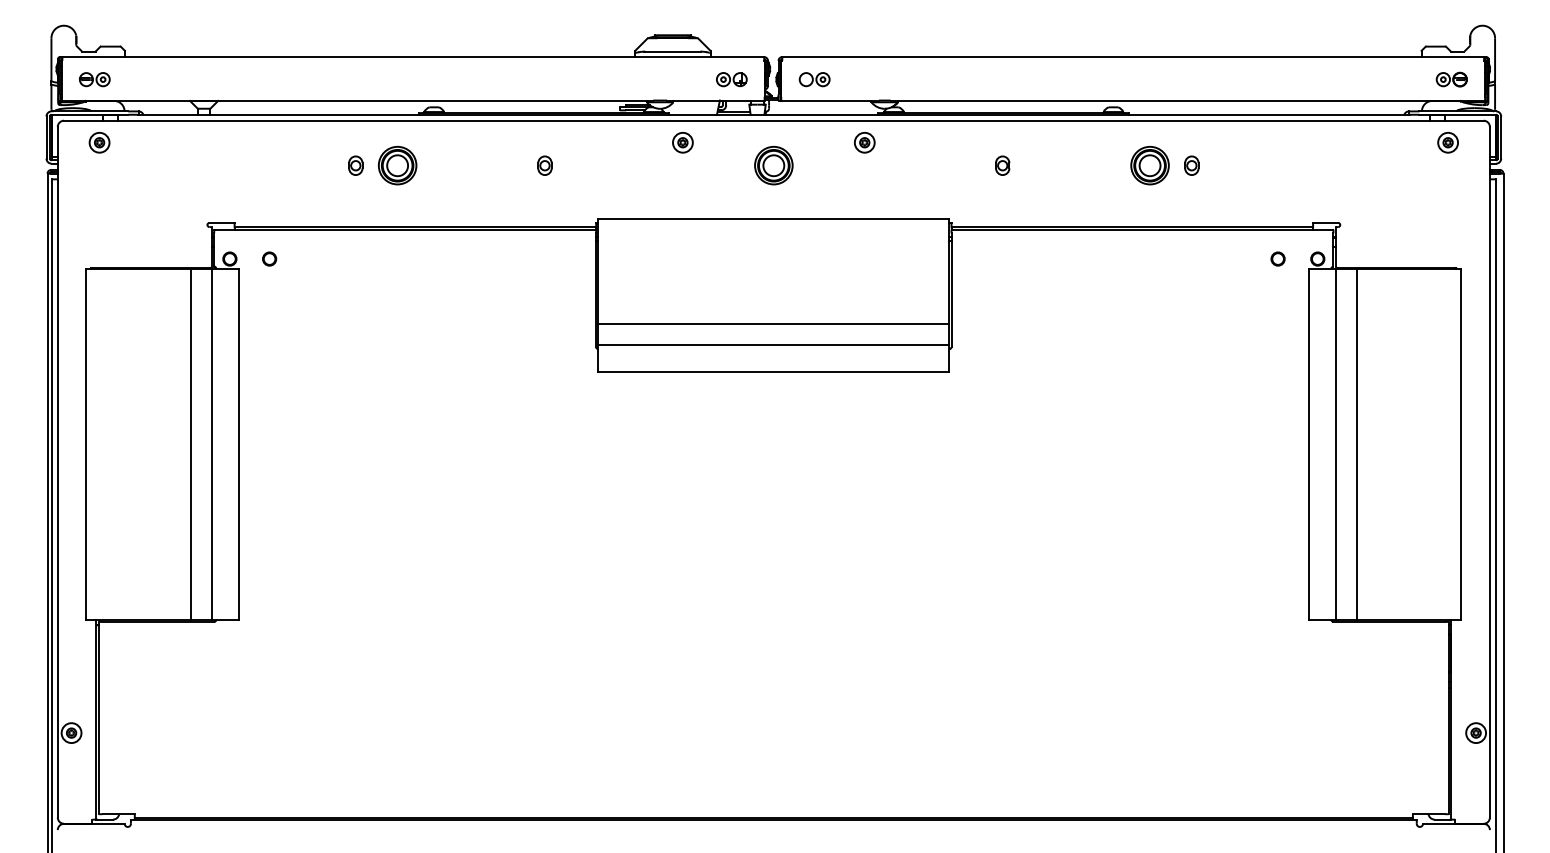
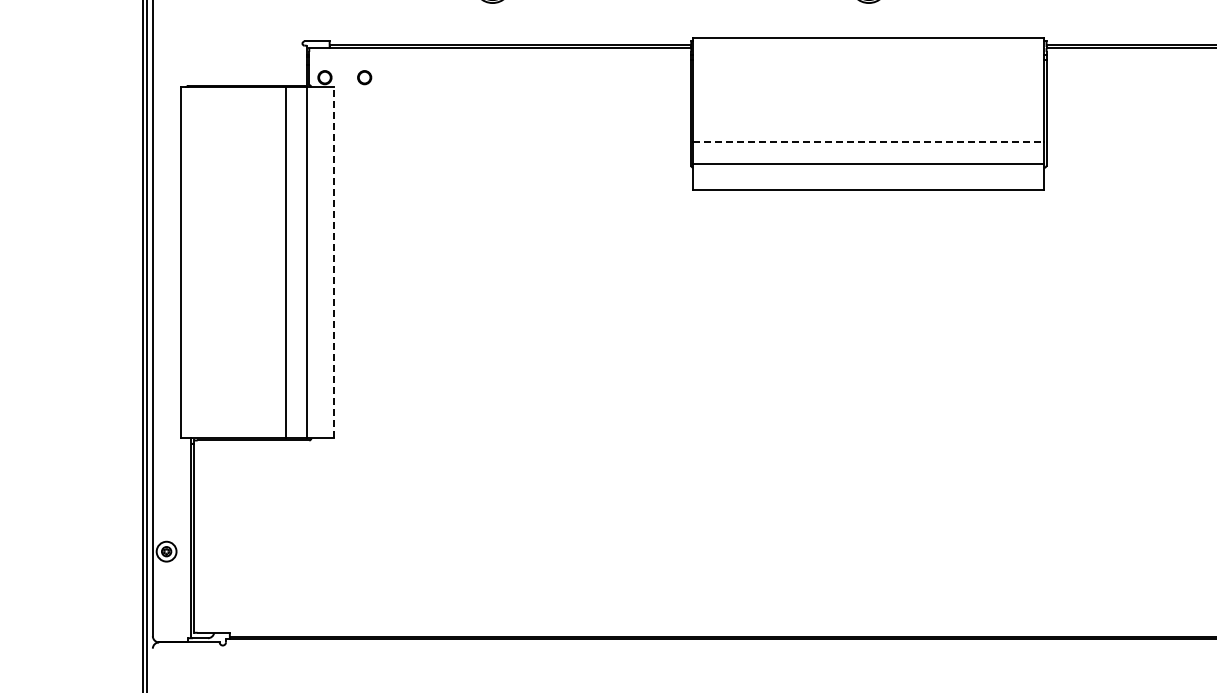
line: (773, 323) -> (868, 142), solid -> dashed
line: (238, 444) -> (333, 263), solid -> dashed

